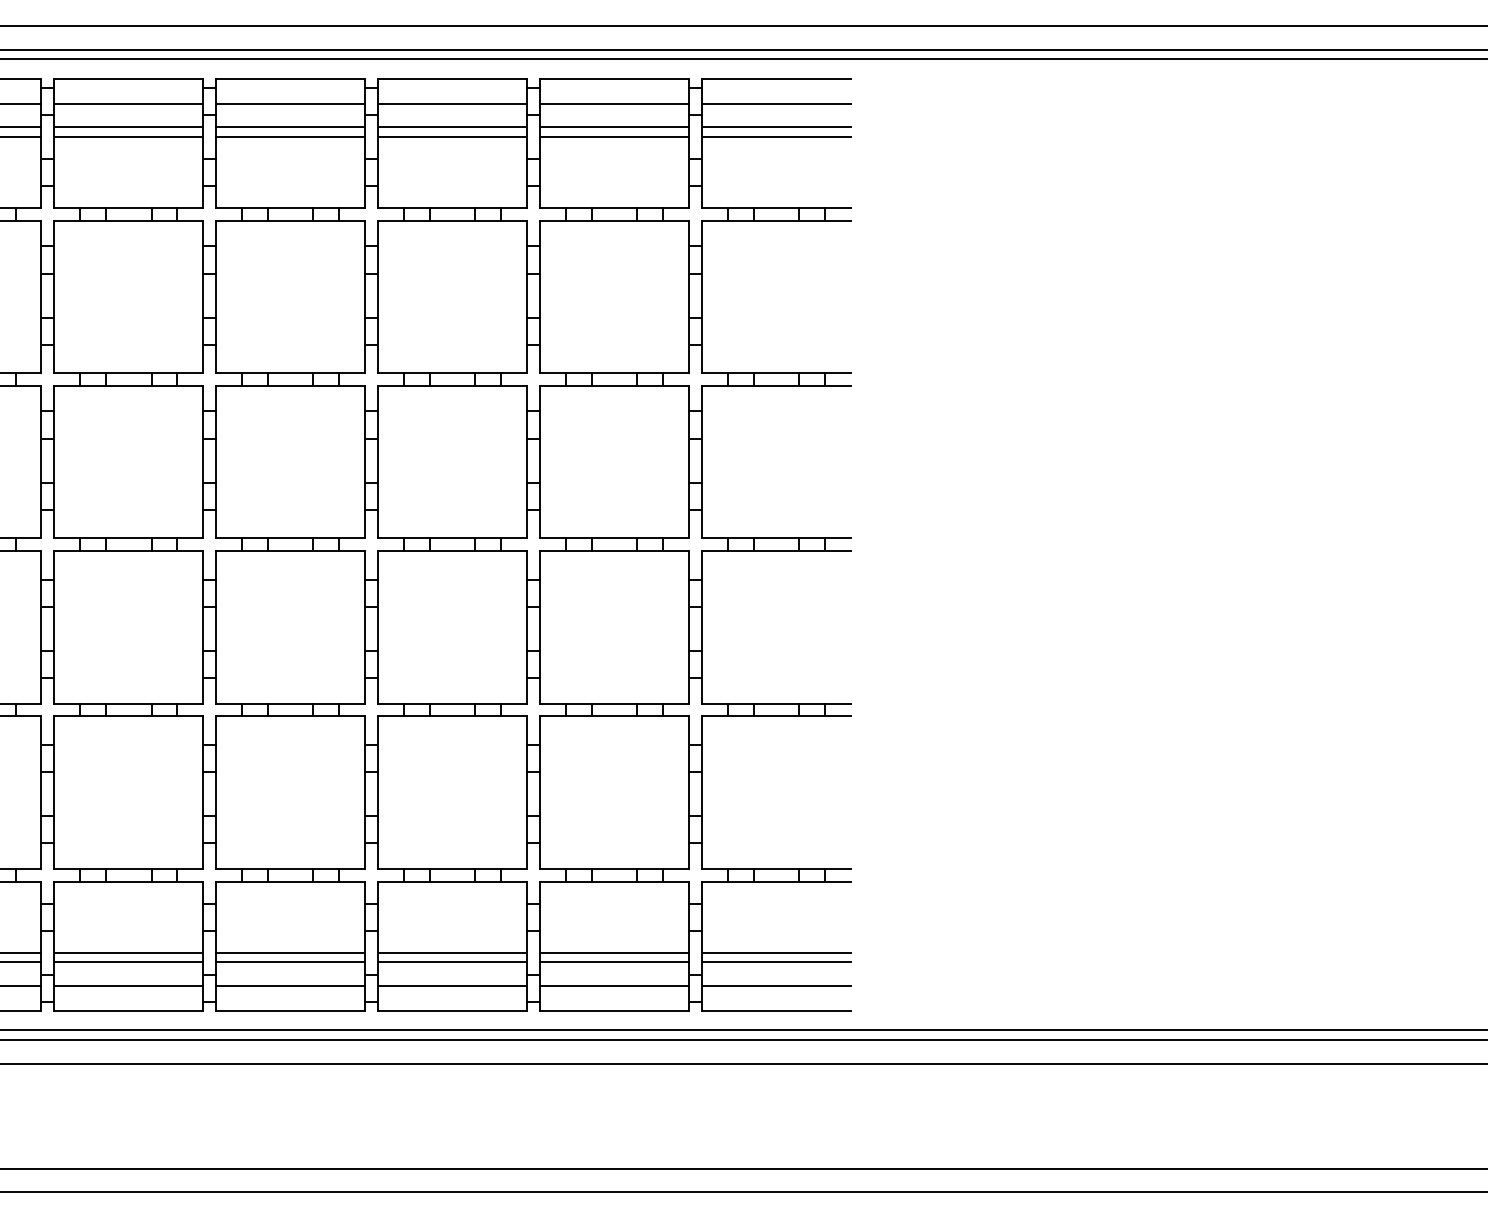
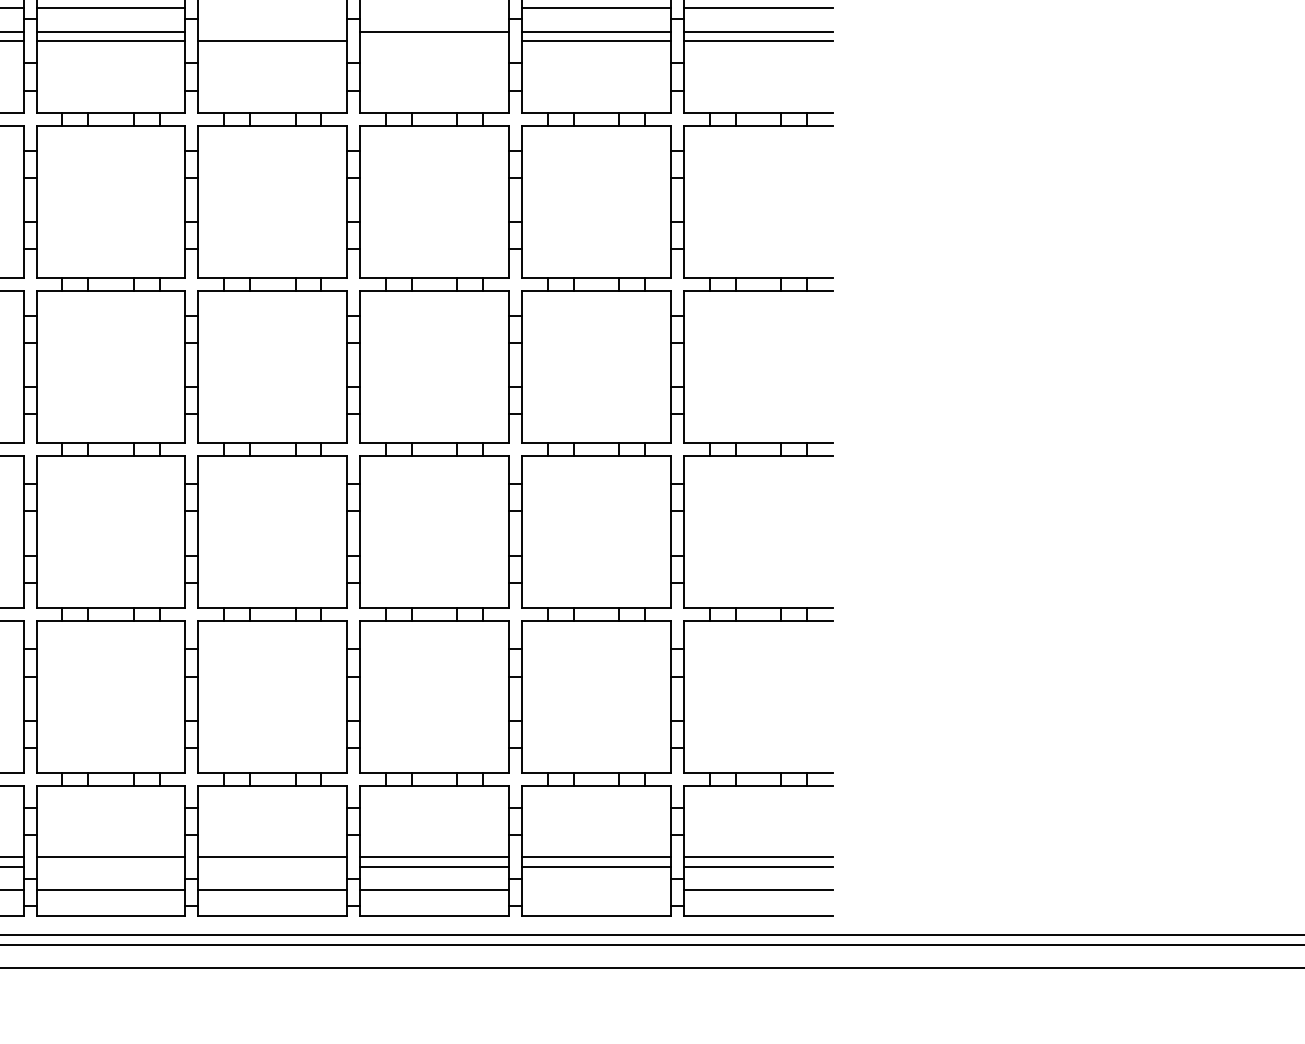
line: (290, 103) -> (272, 7), removed
line: (452, 103) -> (434, 7), removed
line: (290, 127) -> (272, 31), removed
line: (452, 136) -> (434, 40), removed
line: (128, 962) -> (110, 866), removed
line: (290, 962) -> (272, 866), removed
line: (614, 985) -> (596, 889), removed

